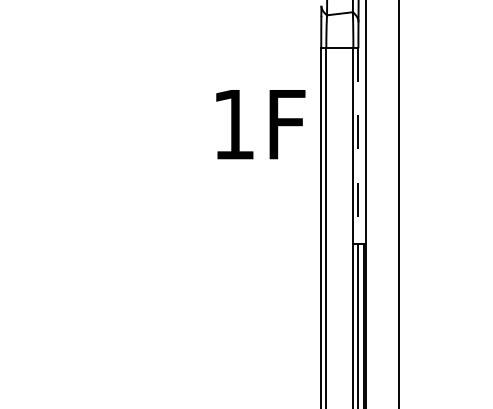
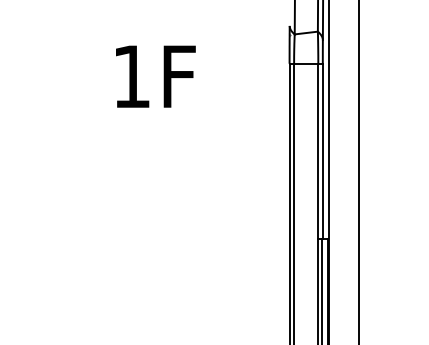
text: (260, 124) -> (155, 76), moved
line: (358, 146) -> (322, 151), dashed -> solid

